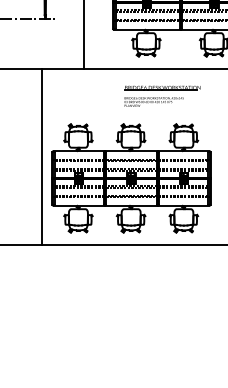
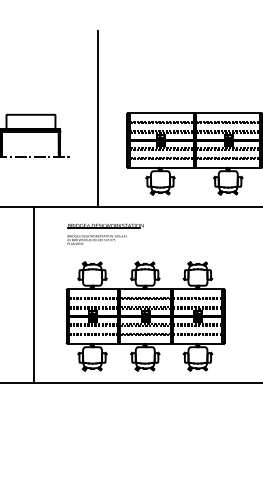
part: (162, 95) -> (105, 233), moved
line: (42, 156) -> (33, 294), moved

